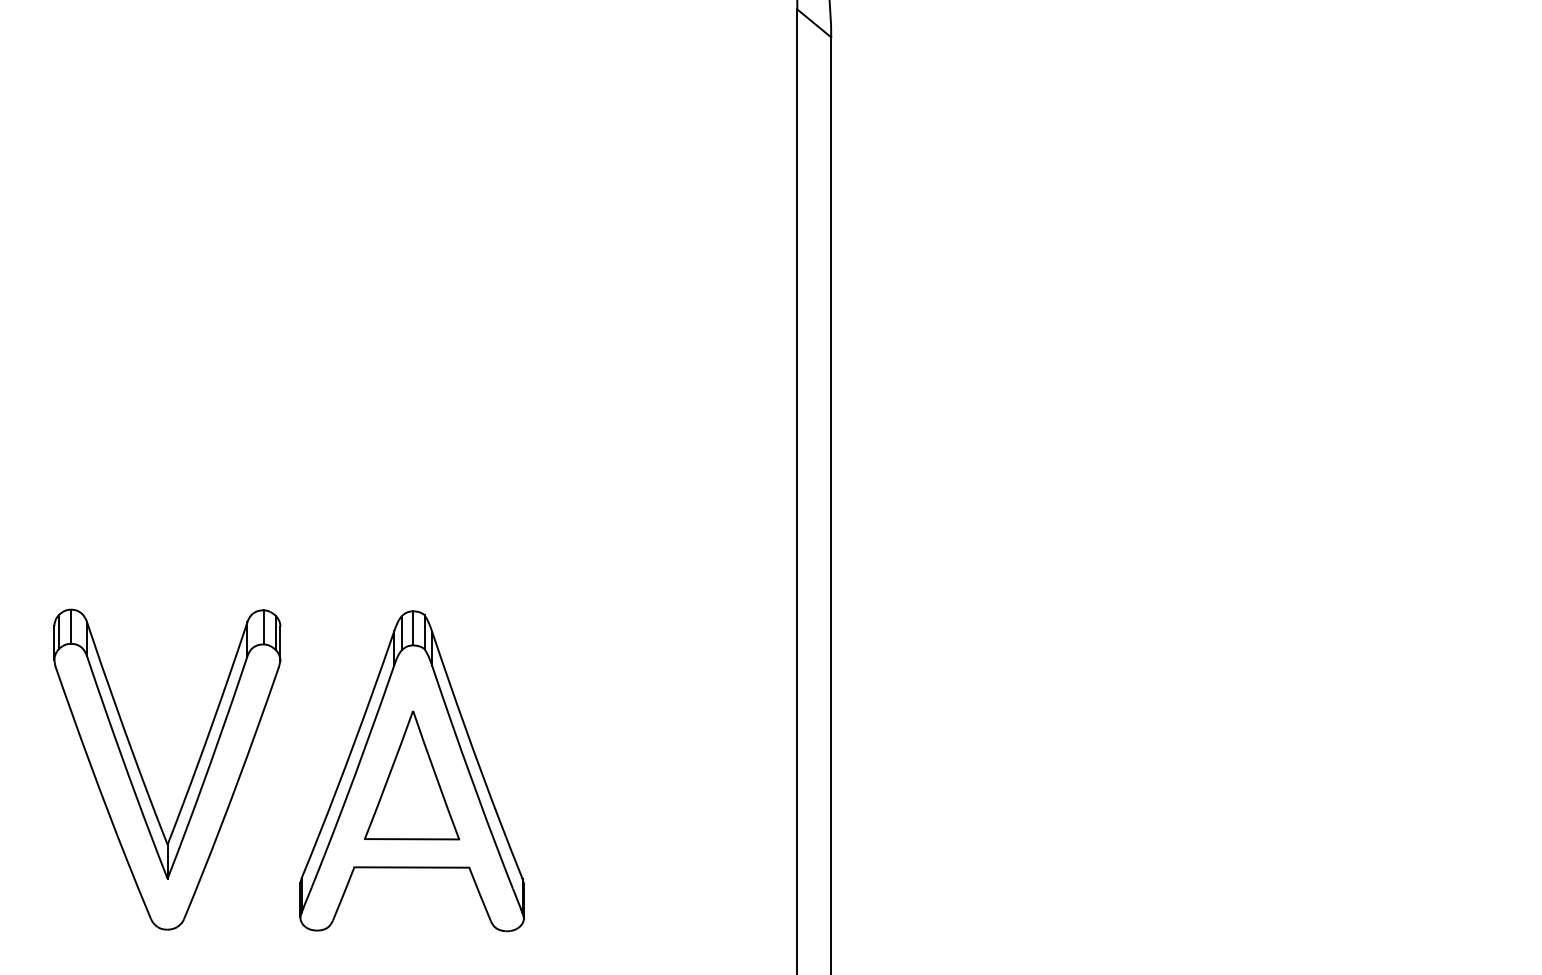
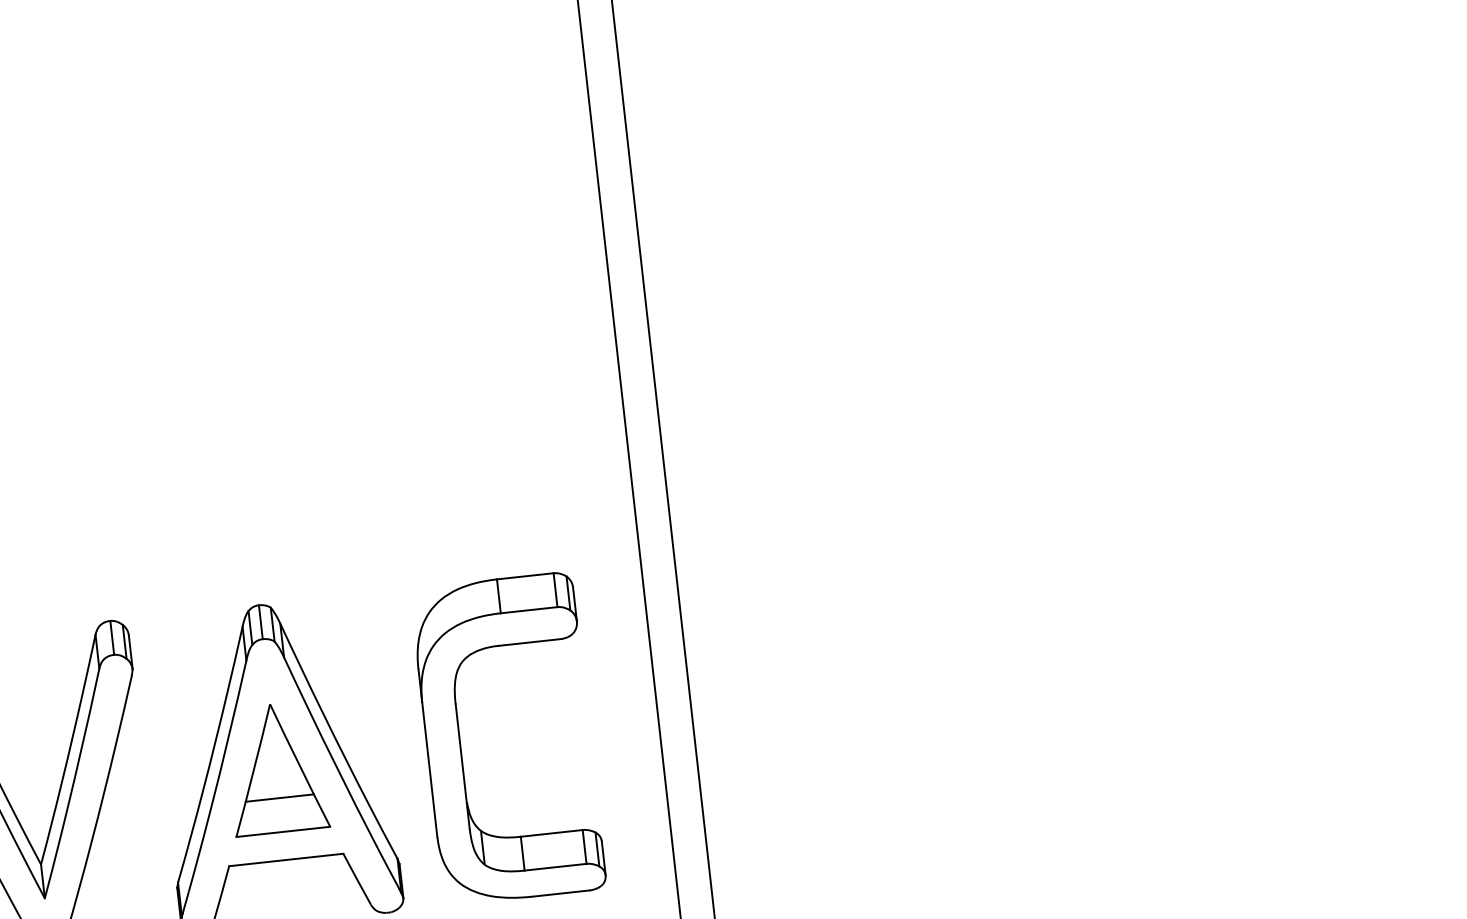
part: (598, 771) -> (461, 743), added
line: (412, 805) -> (280, 798), added

